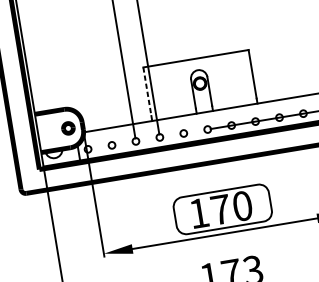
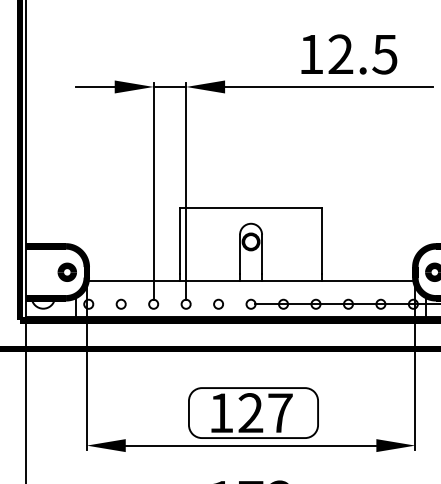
line: (147, 91) -> (179, 241), dashed -> solid
text: (231, 208) -> (265, 413), 170 -> 127

